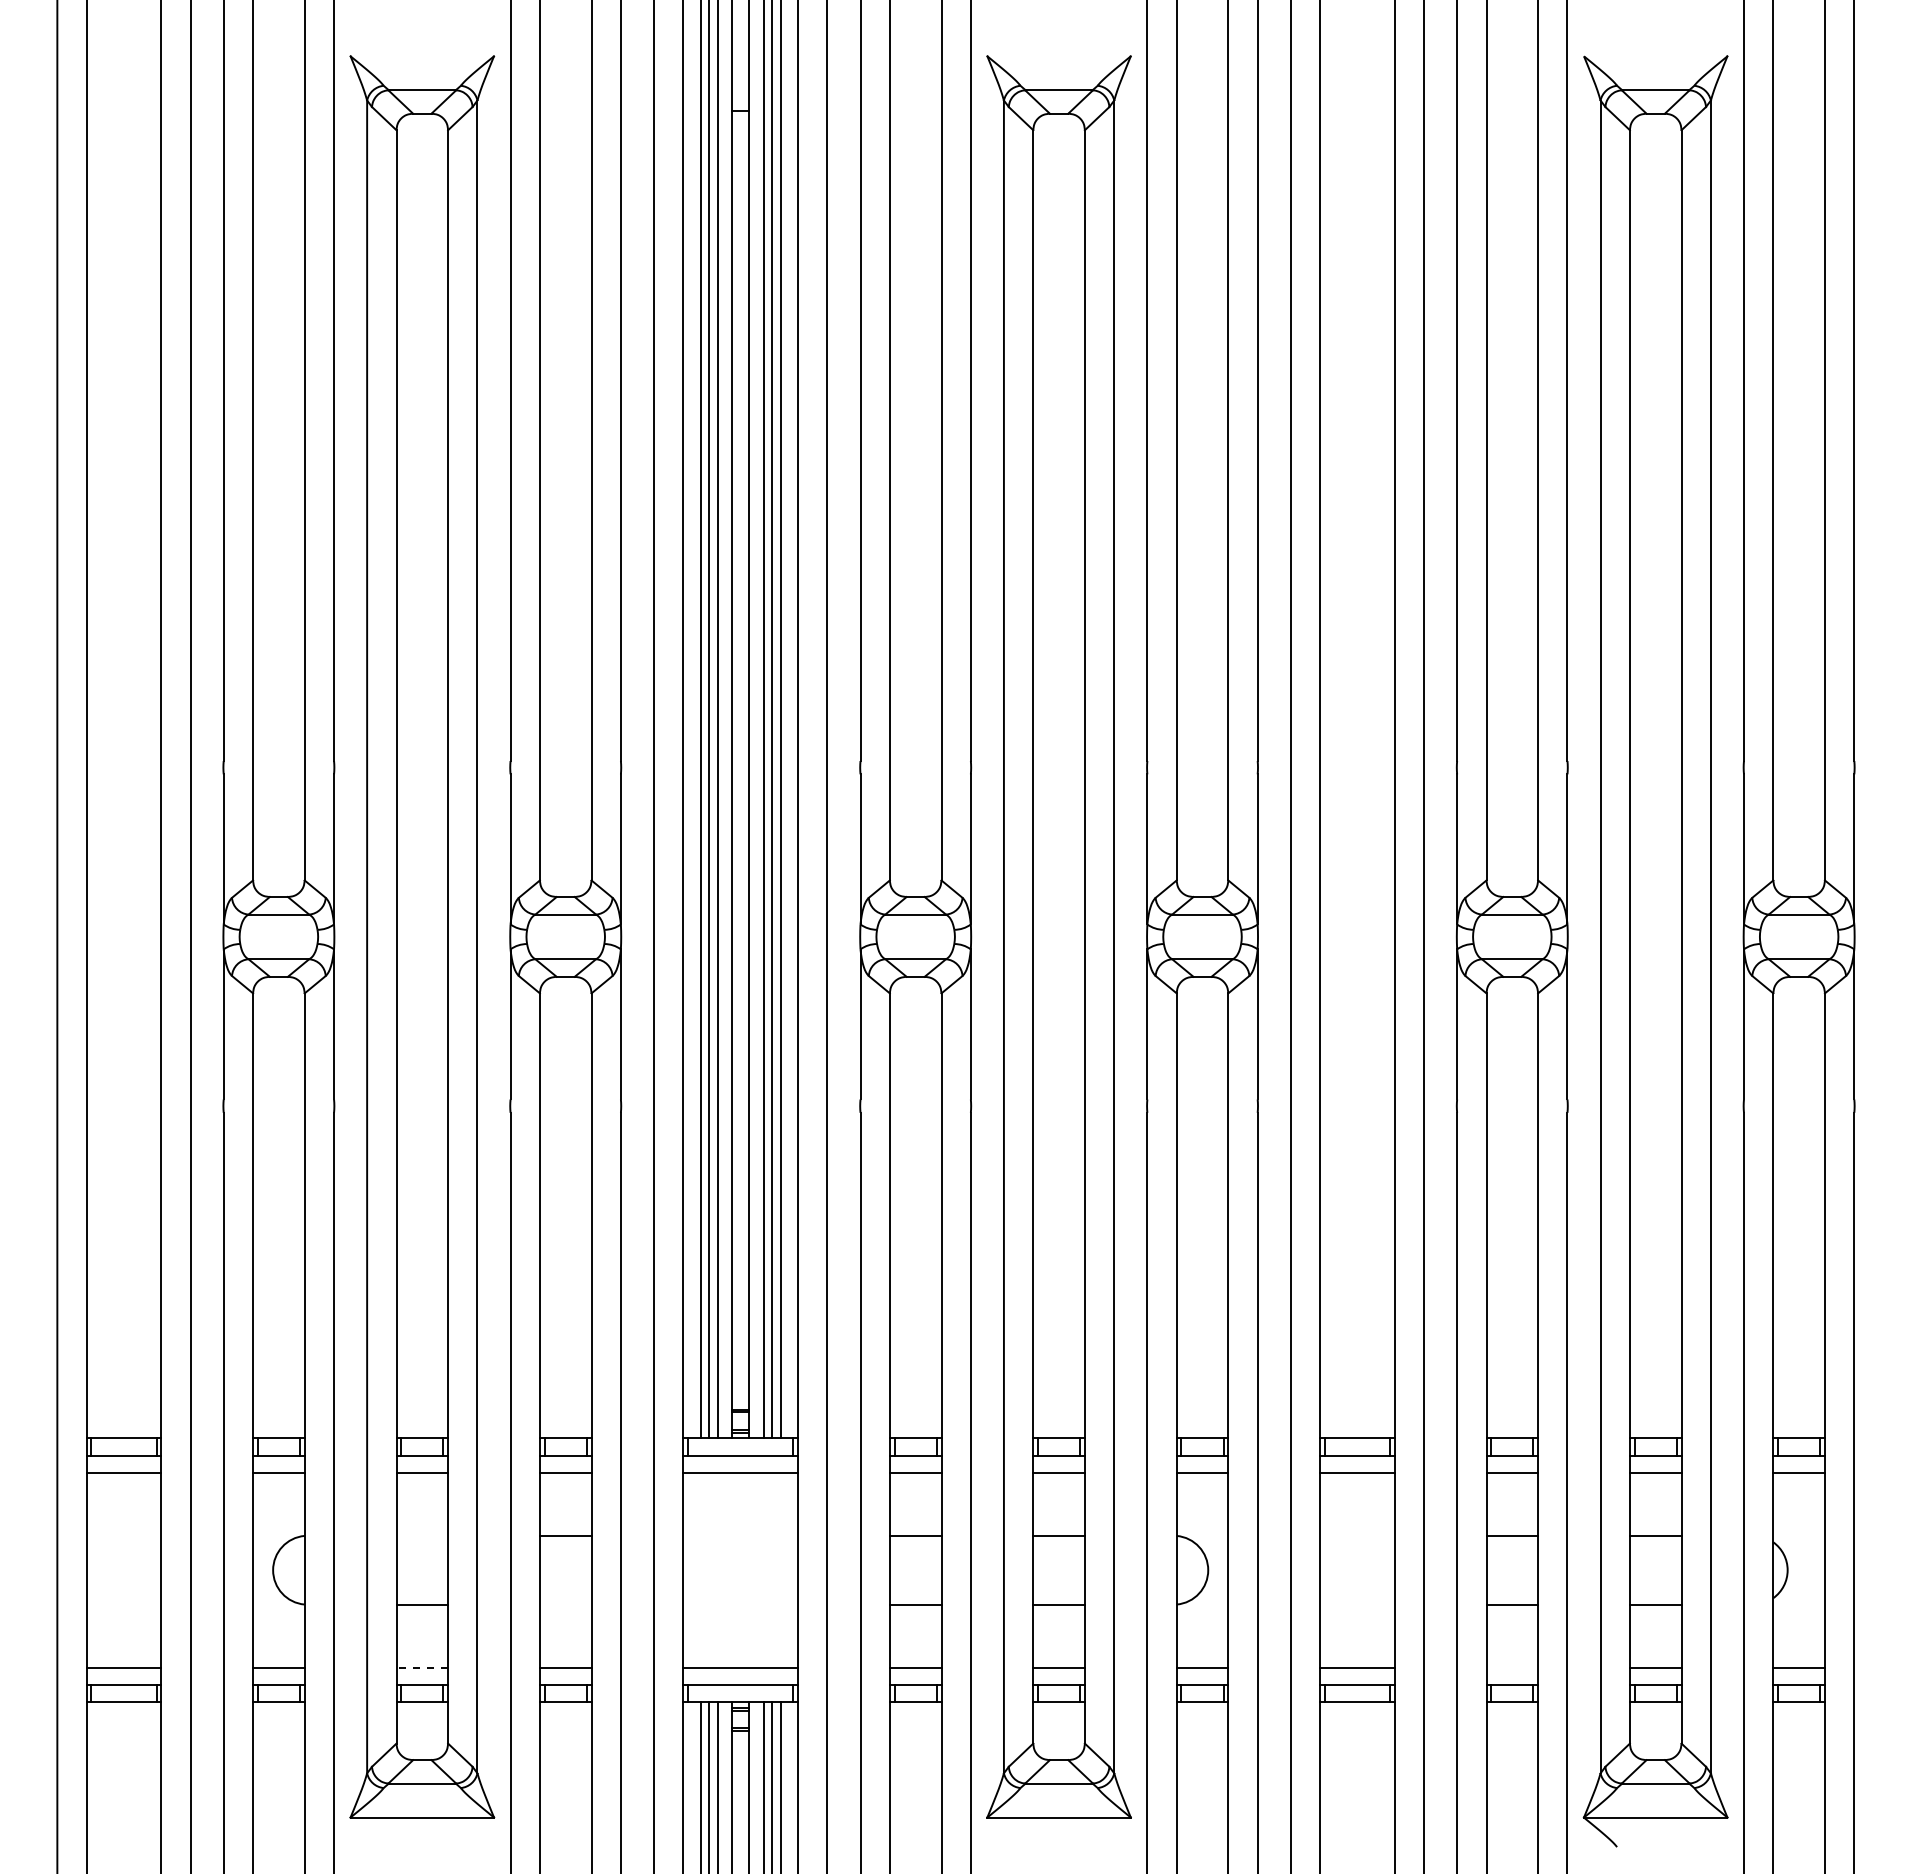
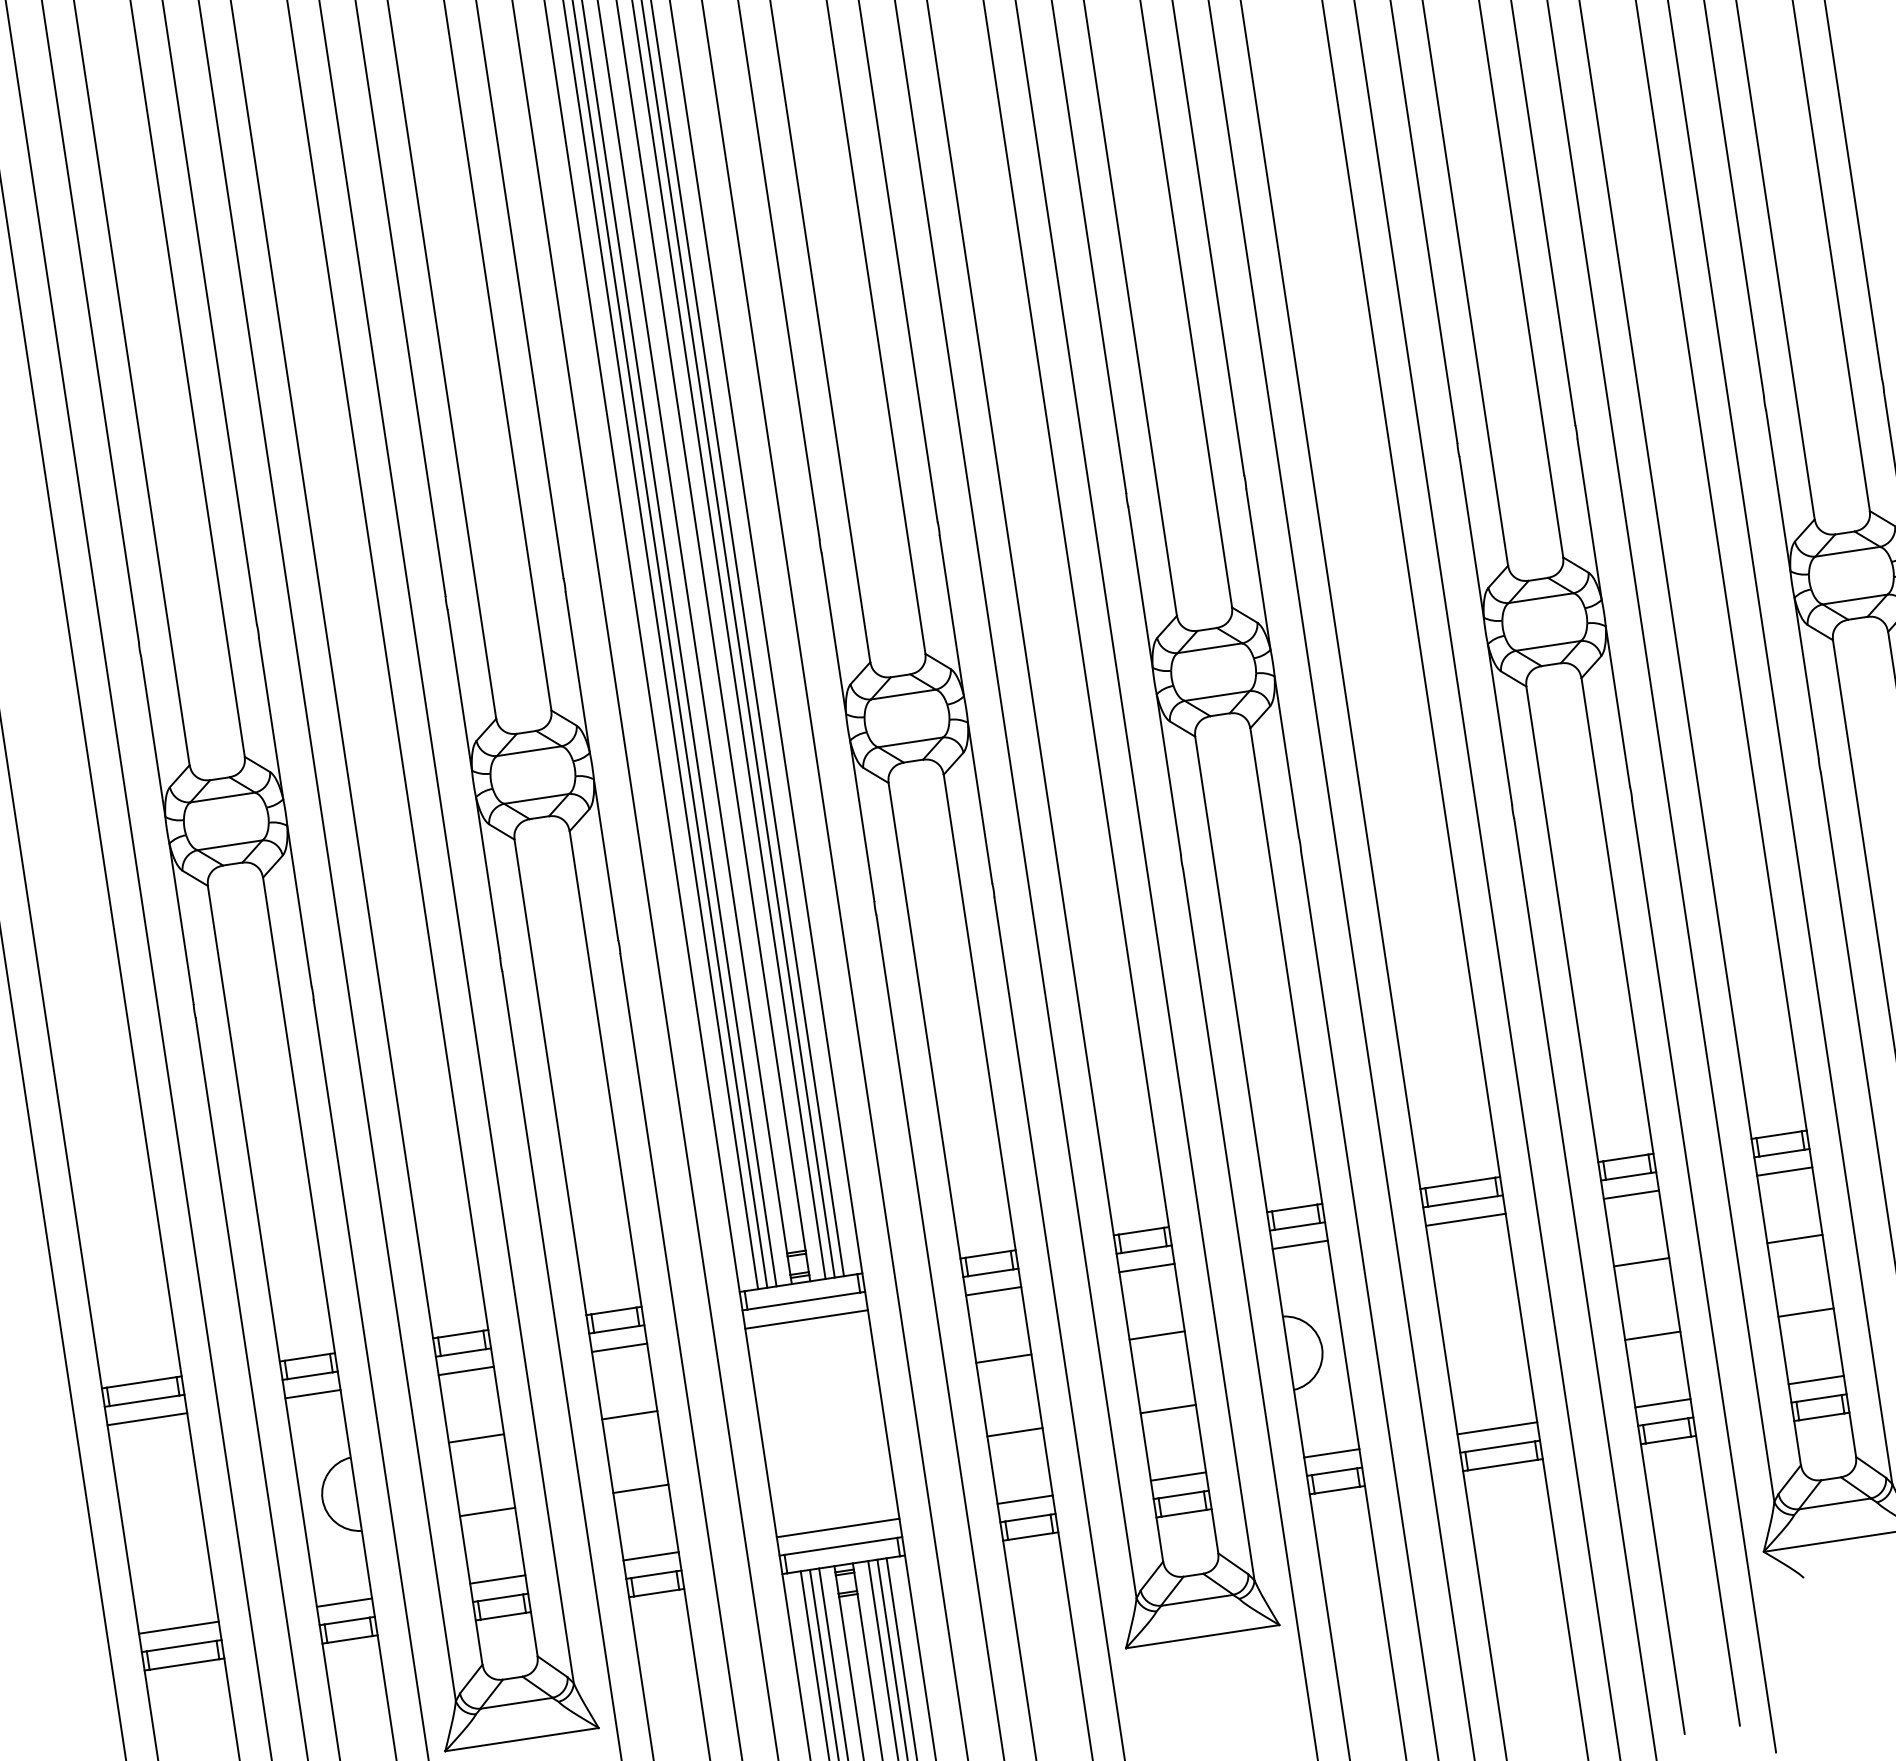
line: (422, 1535) -> (476, 1438), added
line: (565, 1604) -> (640, 1488), added
line: (422, 1667) -> (497, 1579), dashed -> solid
line: (1512, 1667) -> (1663, 1402), added

